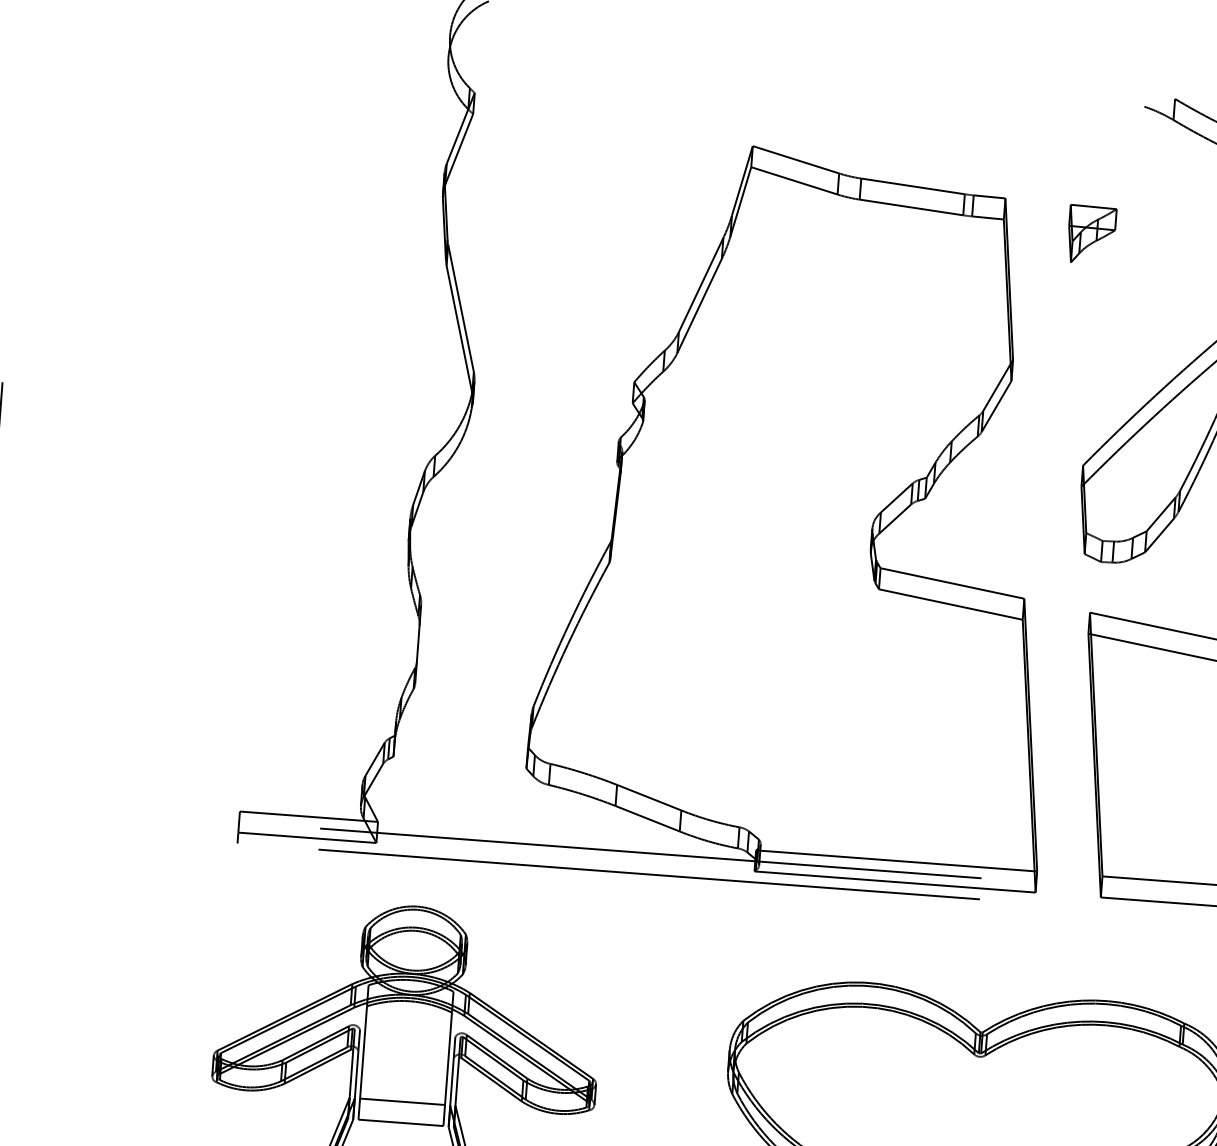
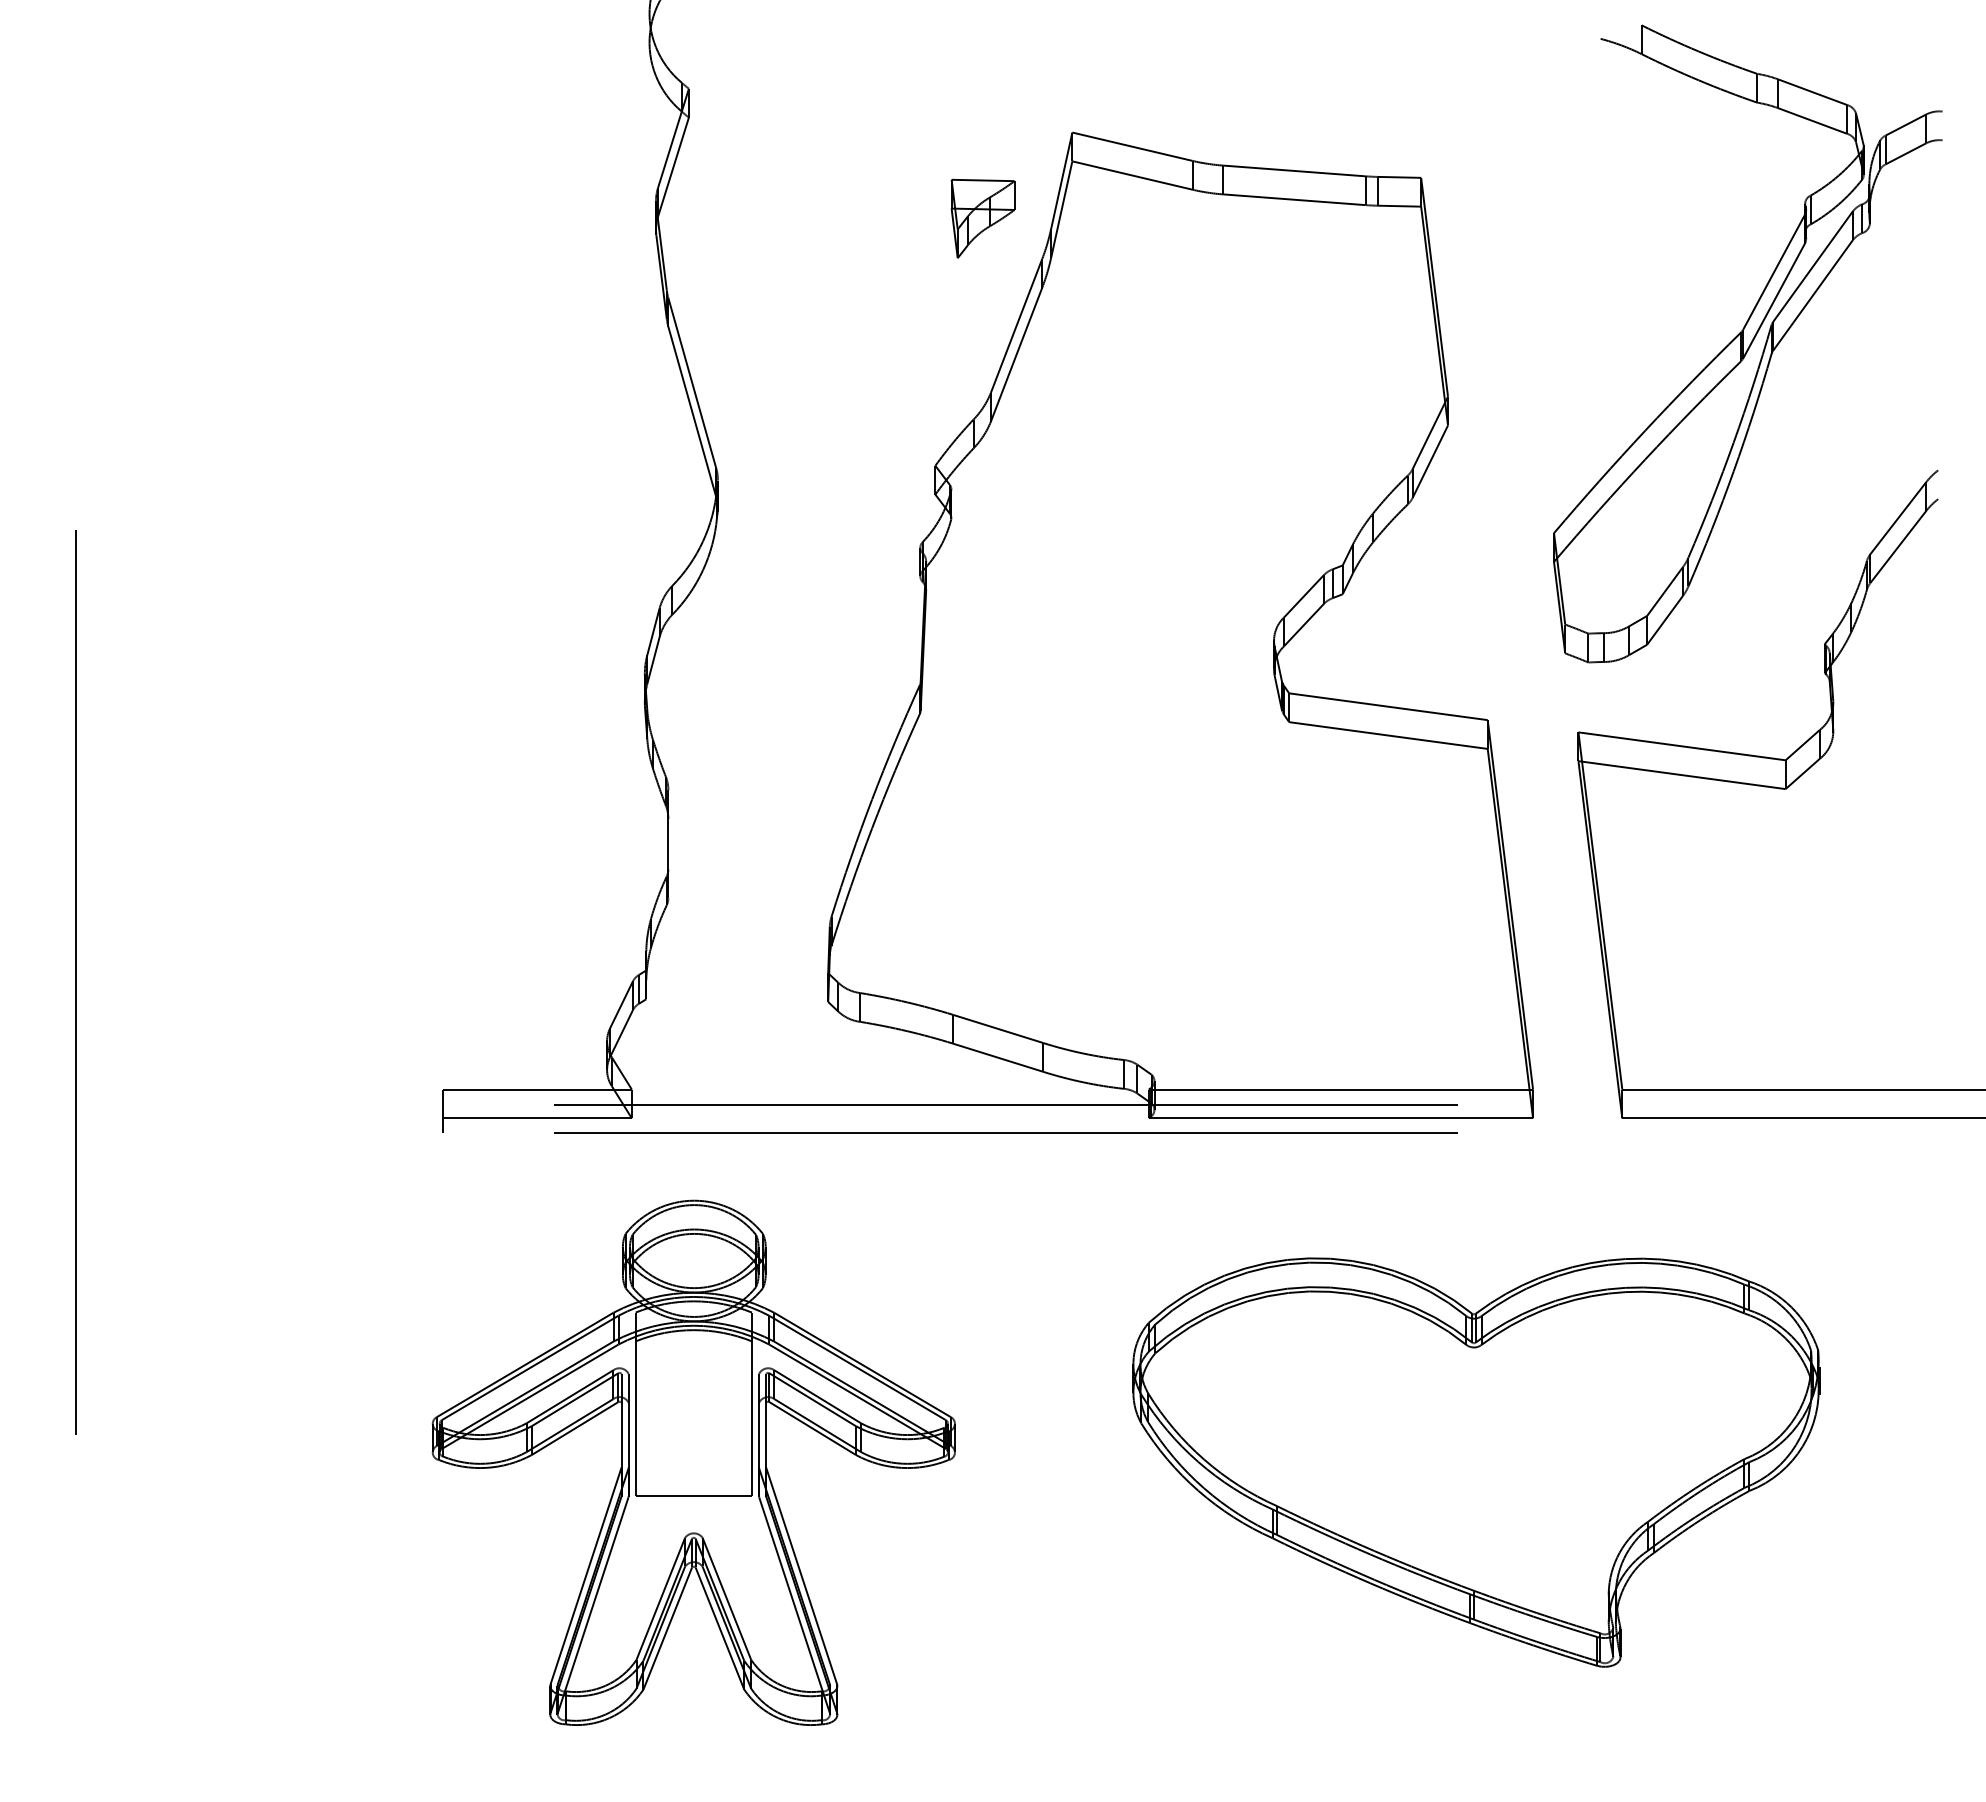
part: (1091, 234) -> (982, 218), moved
line: (402, 1101) -> (693, 1467), removed

